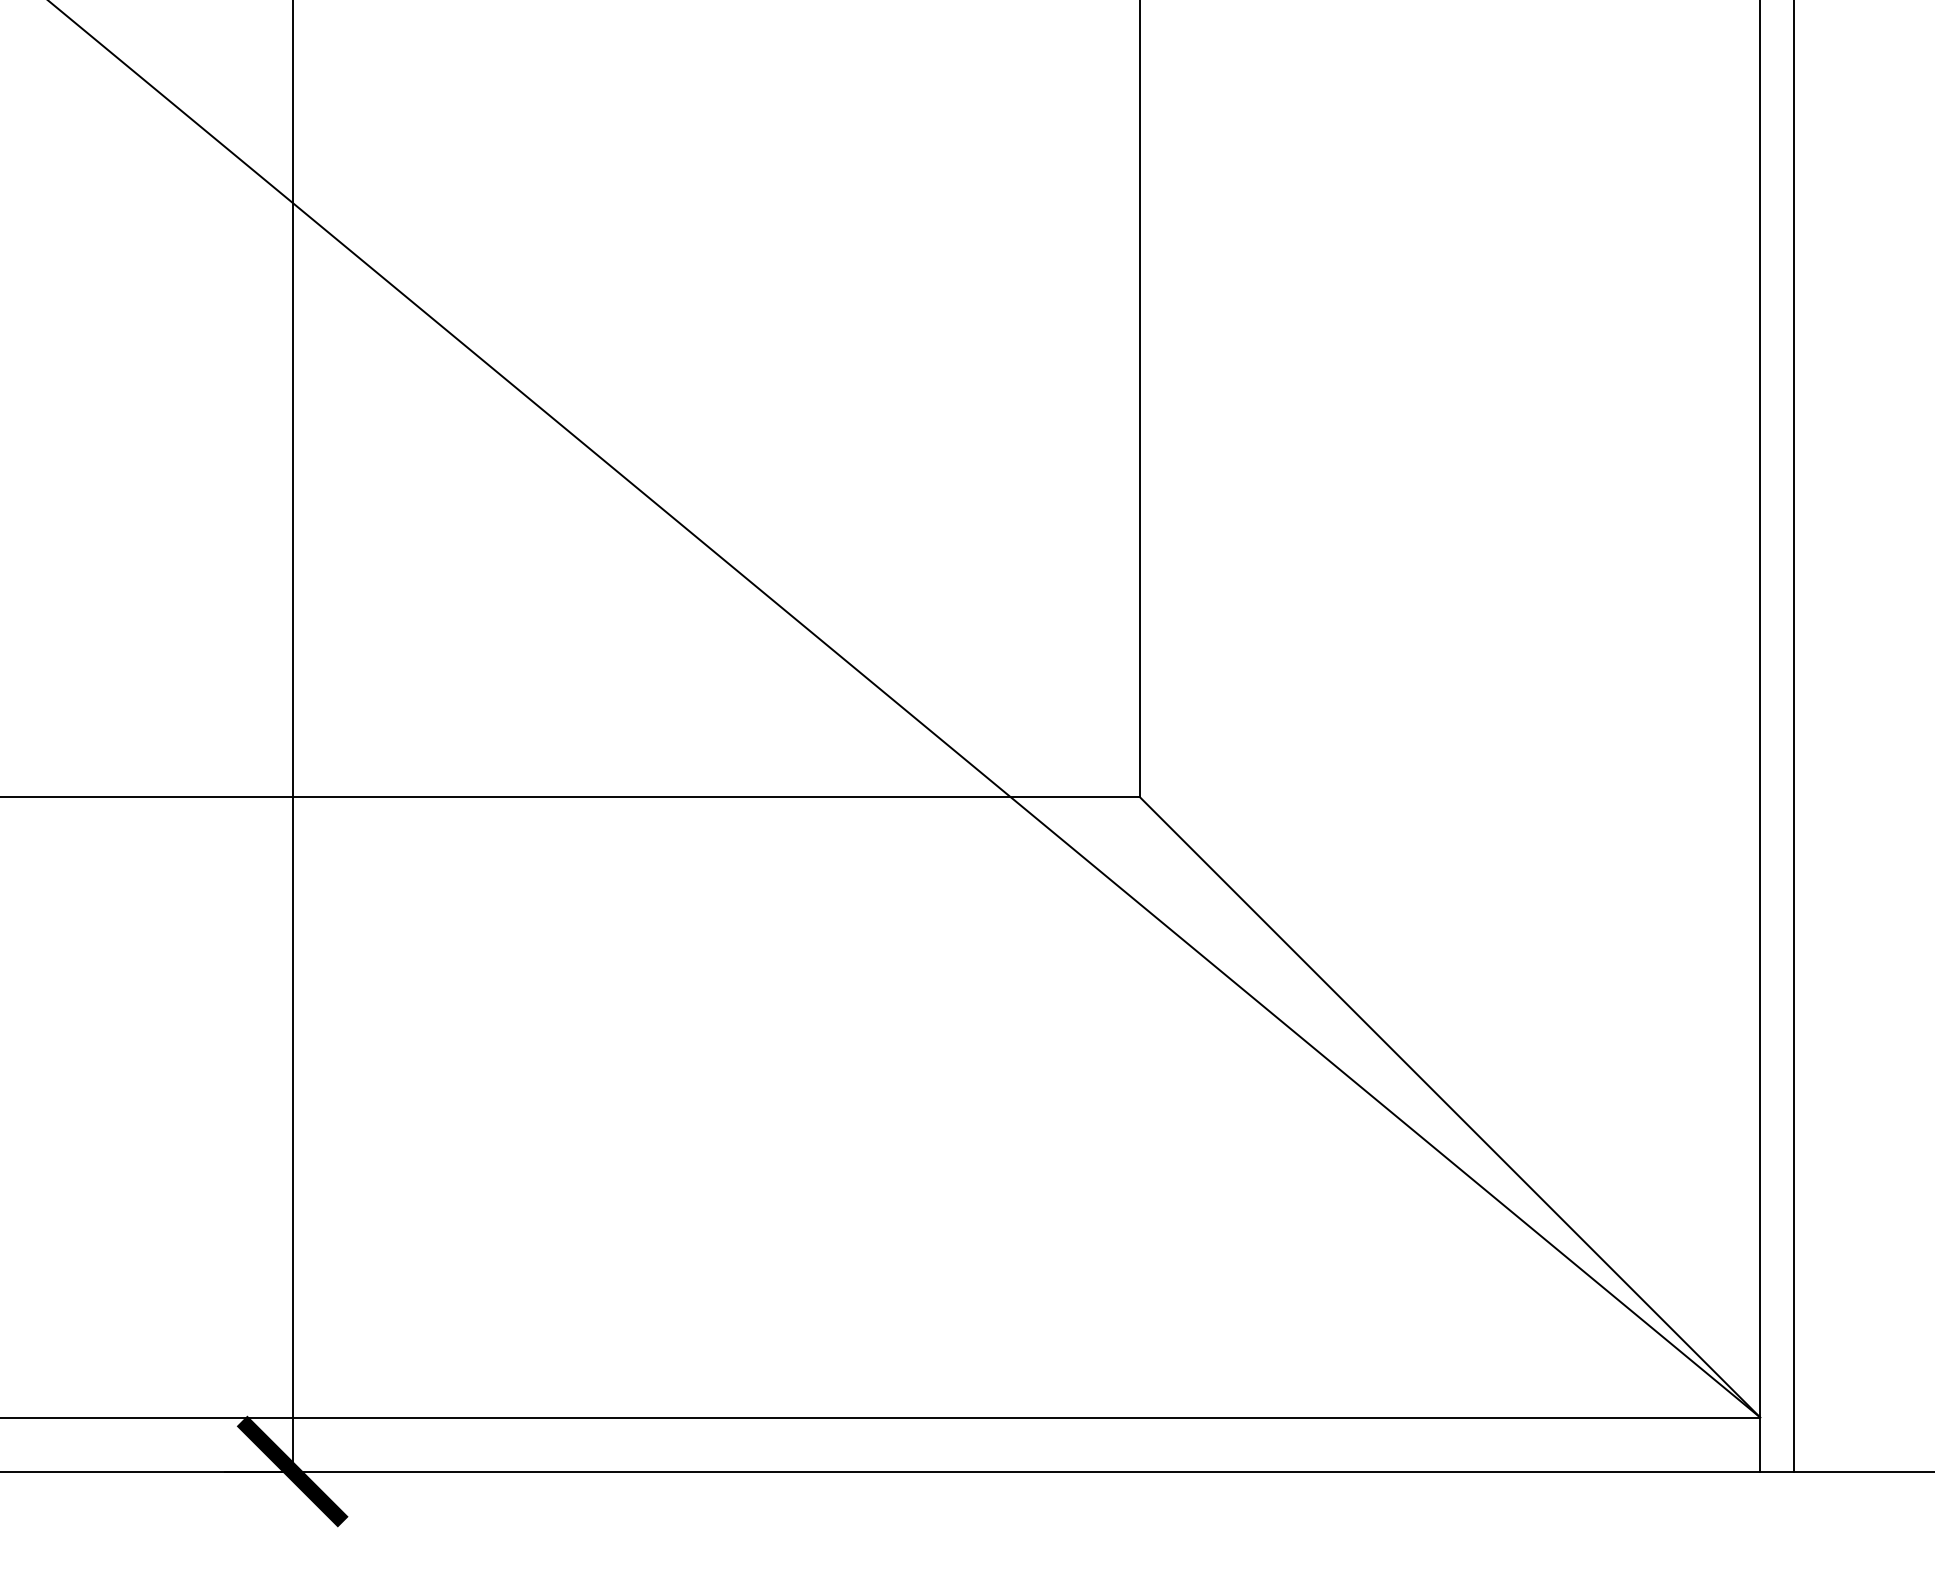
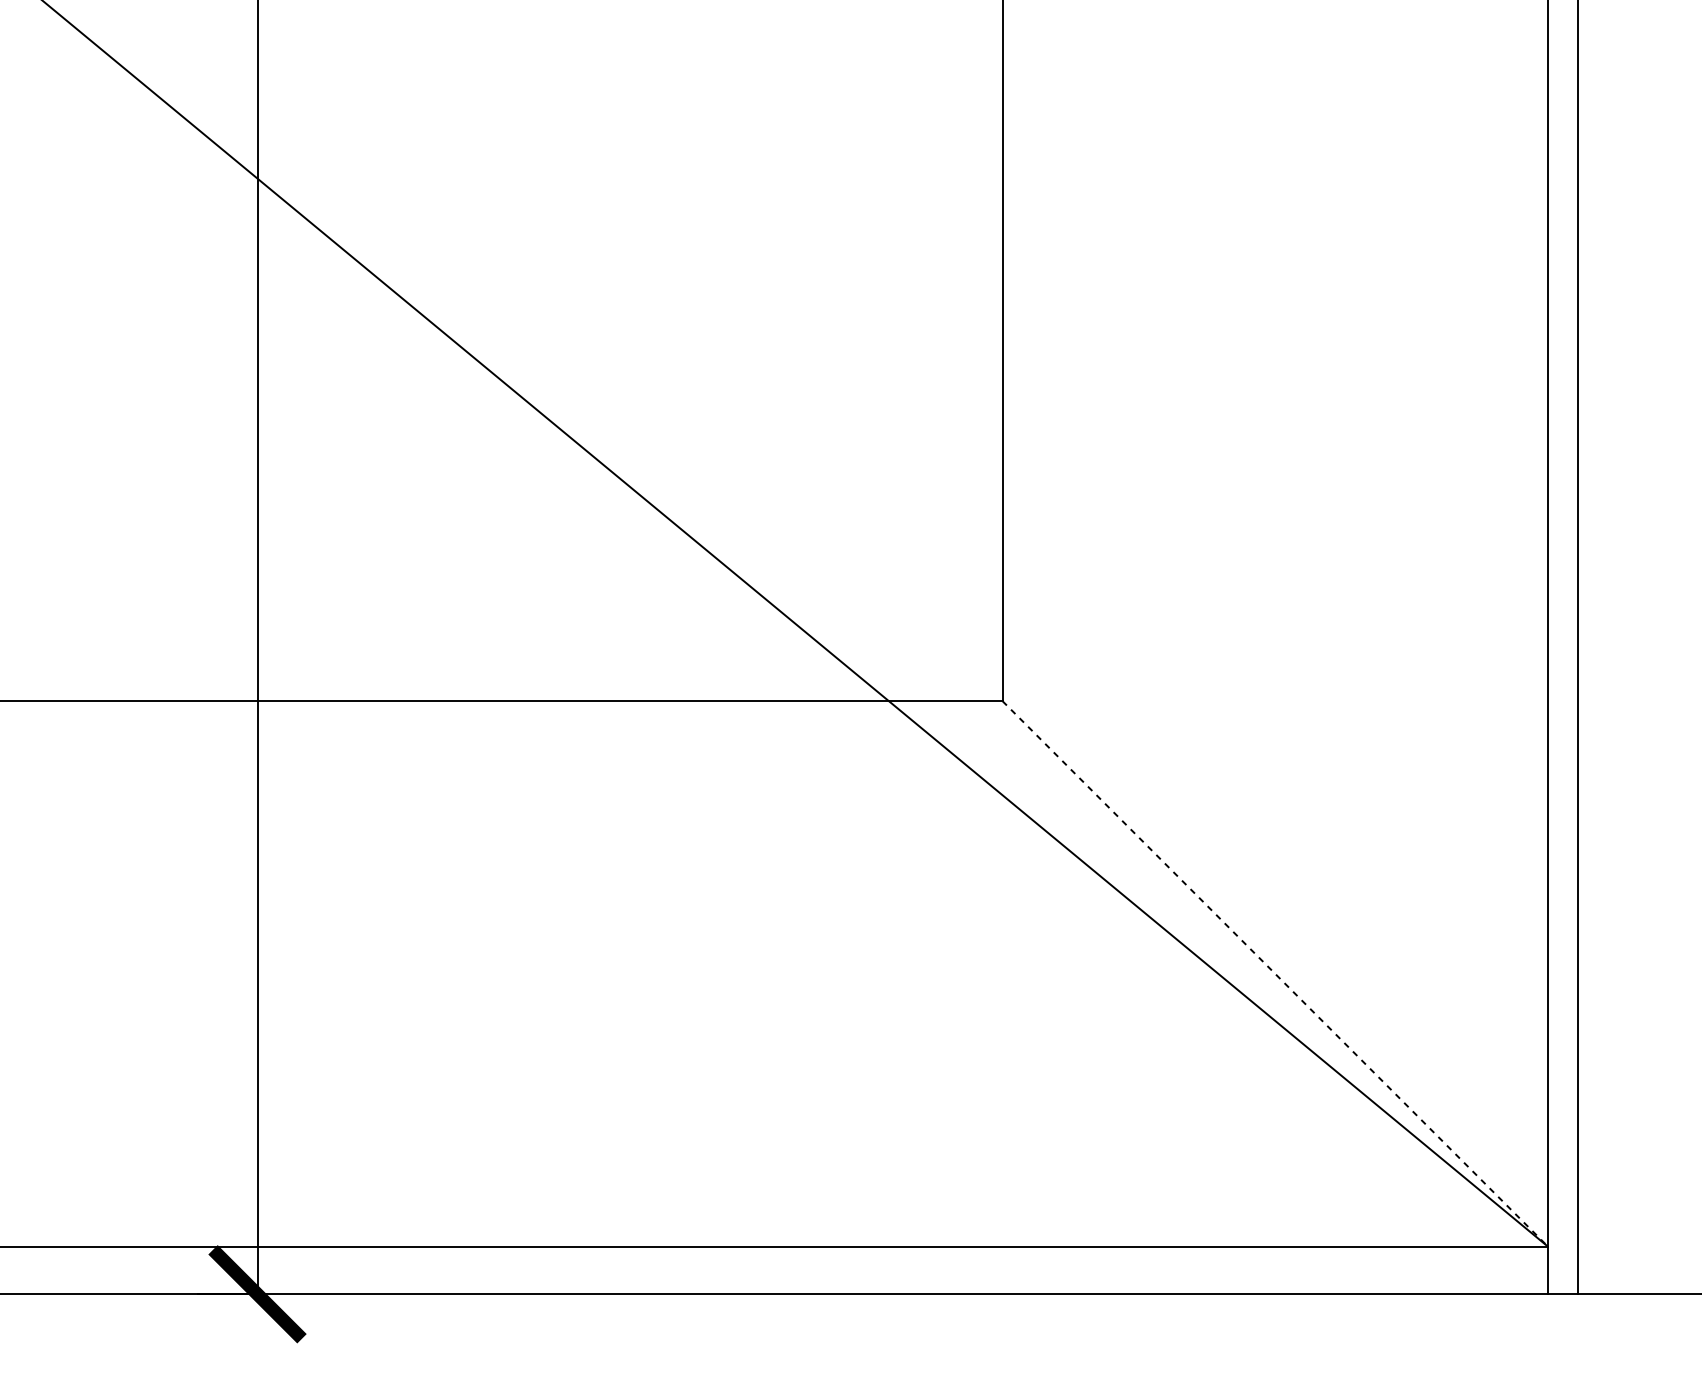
line: (1450, 1107) -> (1275, 974), solid -> dashed

